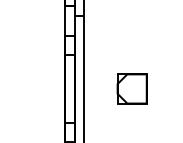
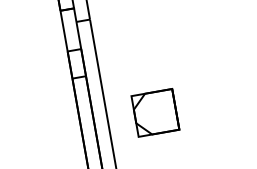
part: (131, 88) -> (154, 112), moved

